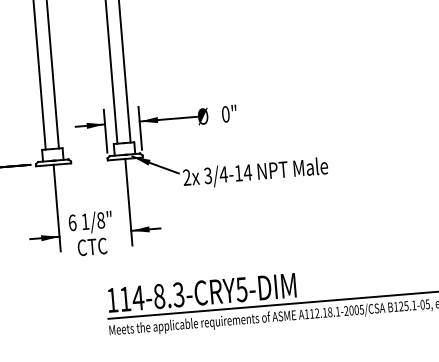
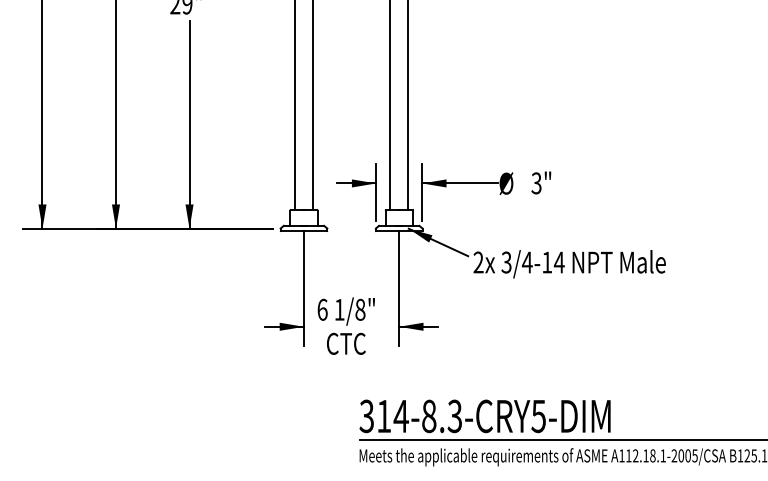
text: (225, 114) -> (536, 183), 0" -> 3"
text: (112, 300) -> (366, 416), 114-8.3-CRY5-DIM -> 314-8.3-CRY5-DIM

